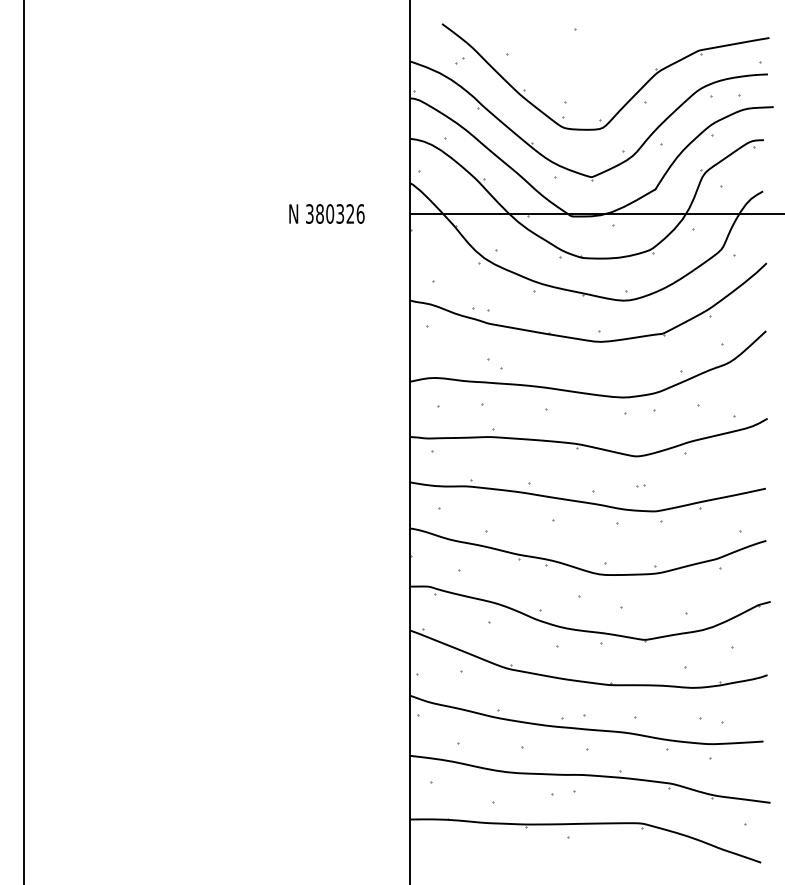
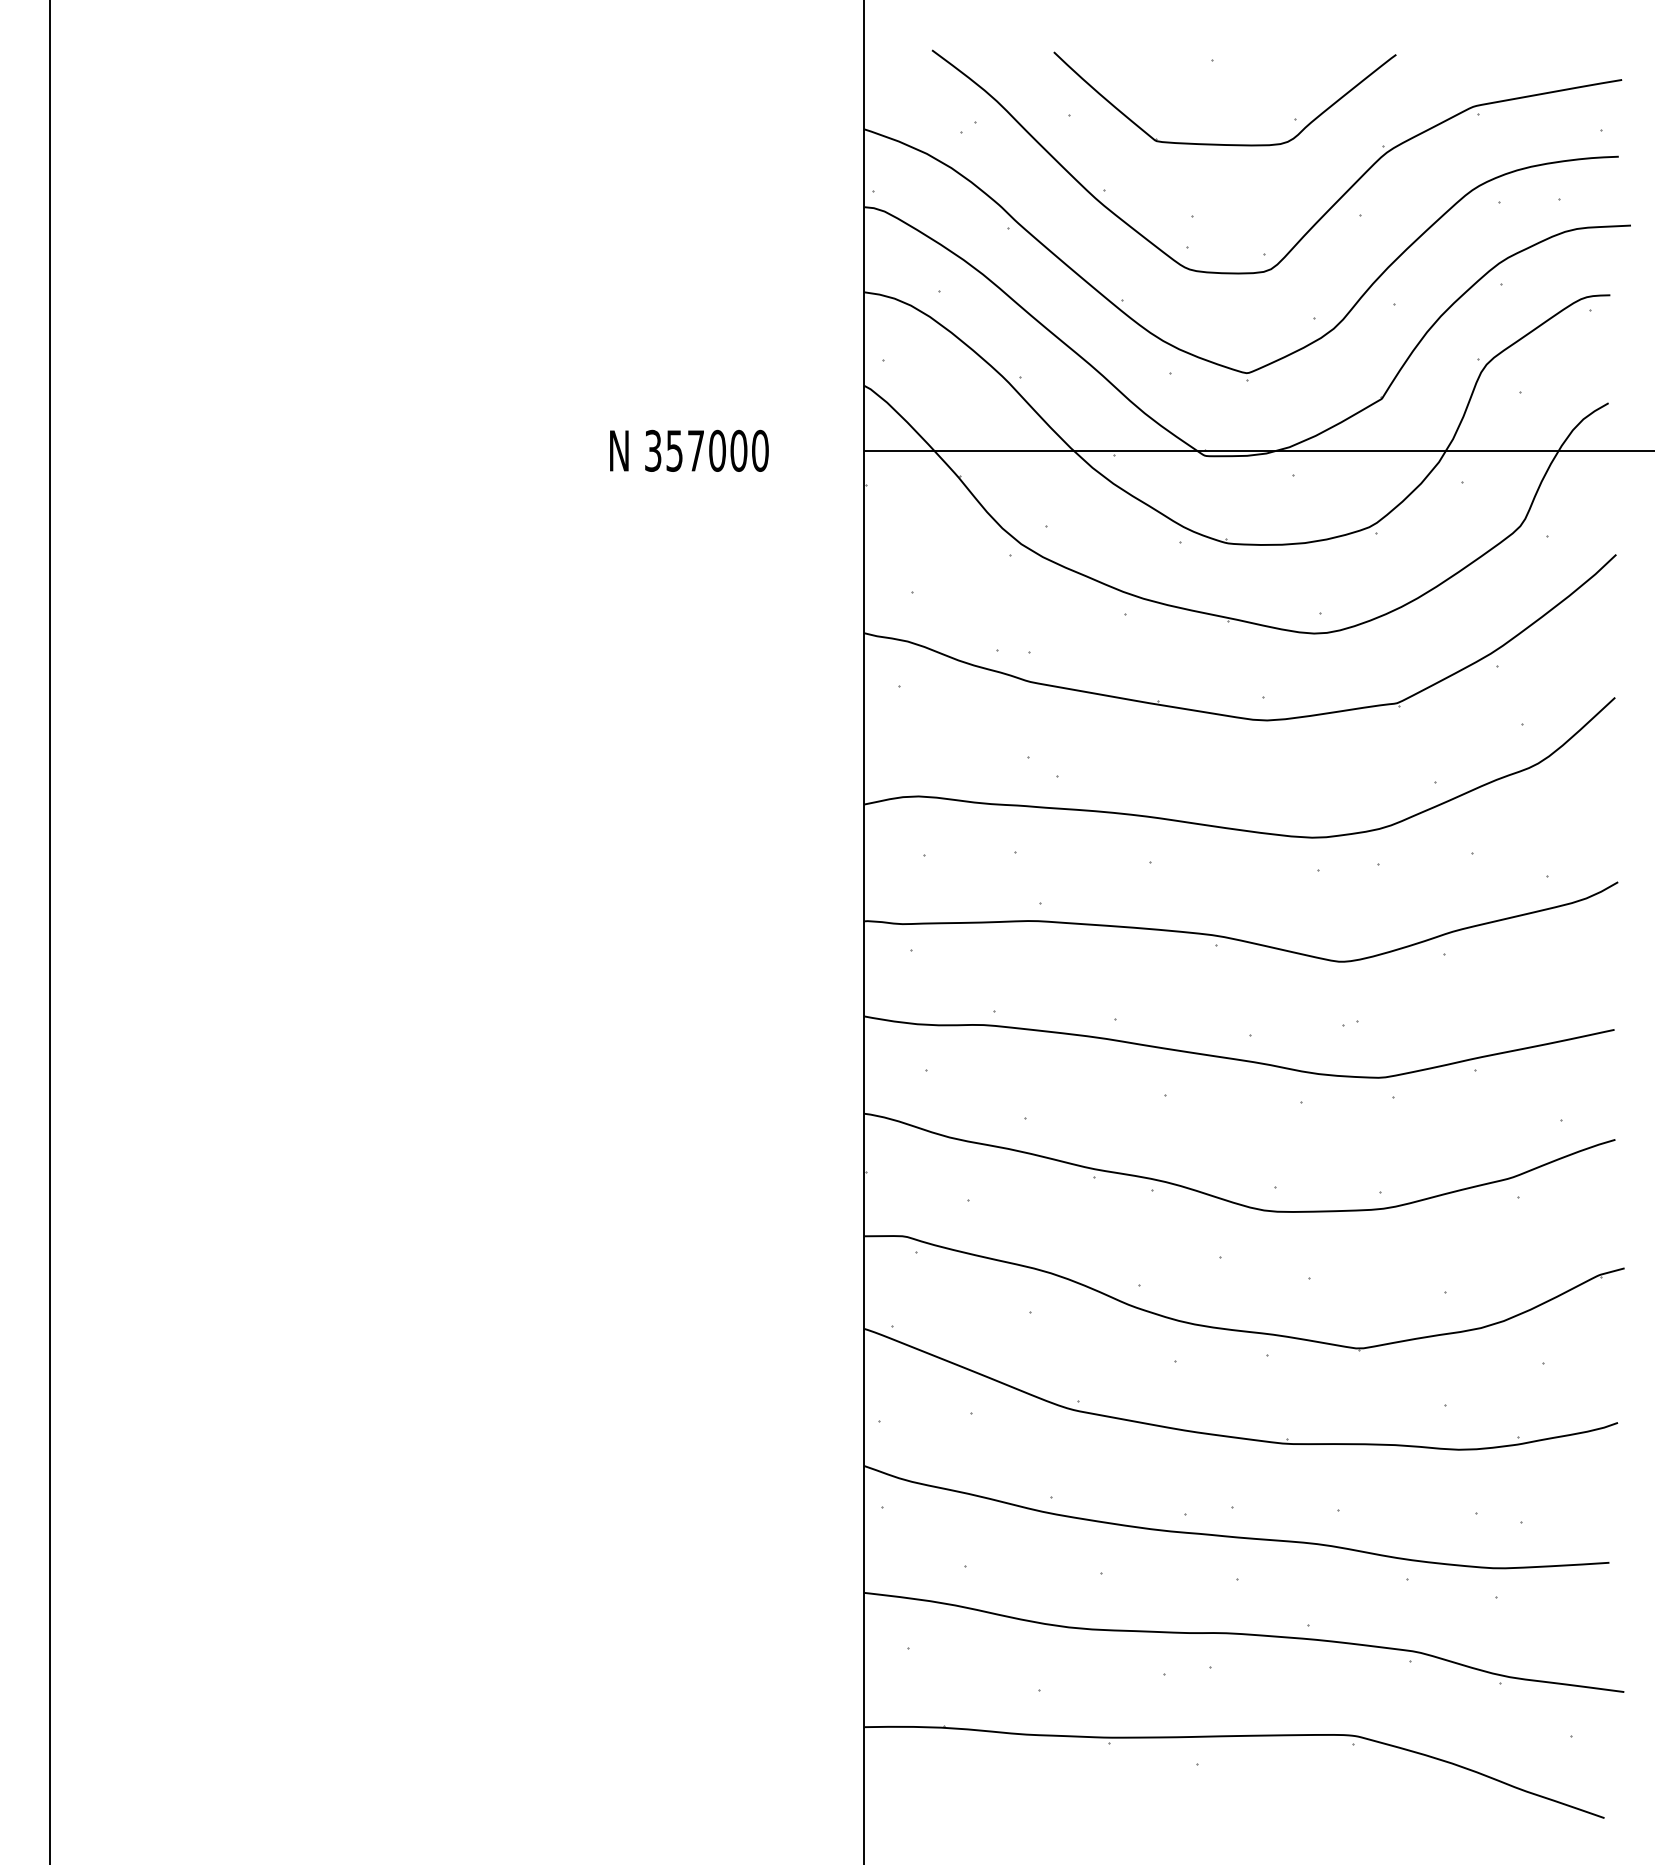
part: (579, 67) -> (1221, 142), added
text: (340, 213) -> (717, 449), 380326 -> 357000

